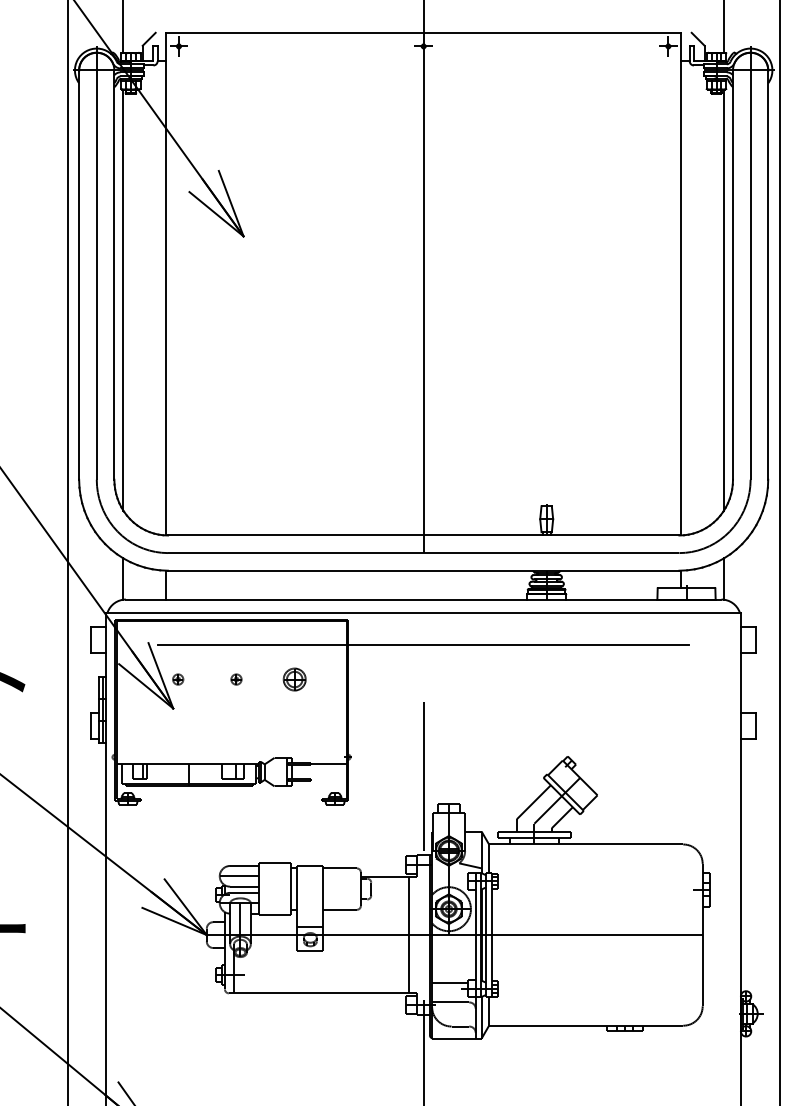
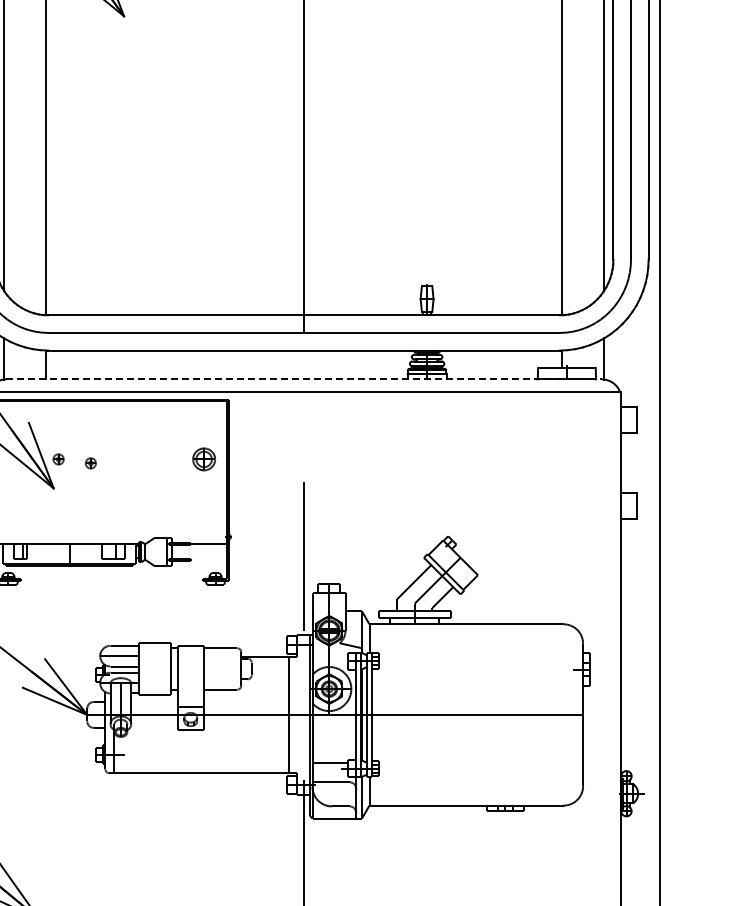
line: (423, 599) -> (303, 379), solid -> dashed
line: (423, 645) -> (303, 425), removed
part: (236, 679) -> (90, 463), moved
part: (294, 679) -> (203, 459), moved

